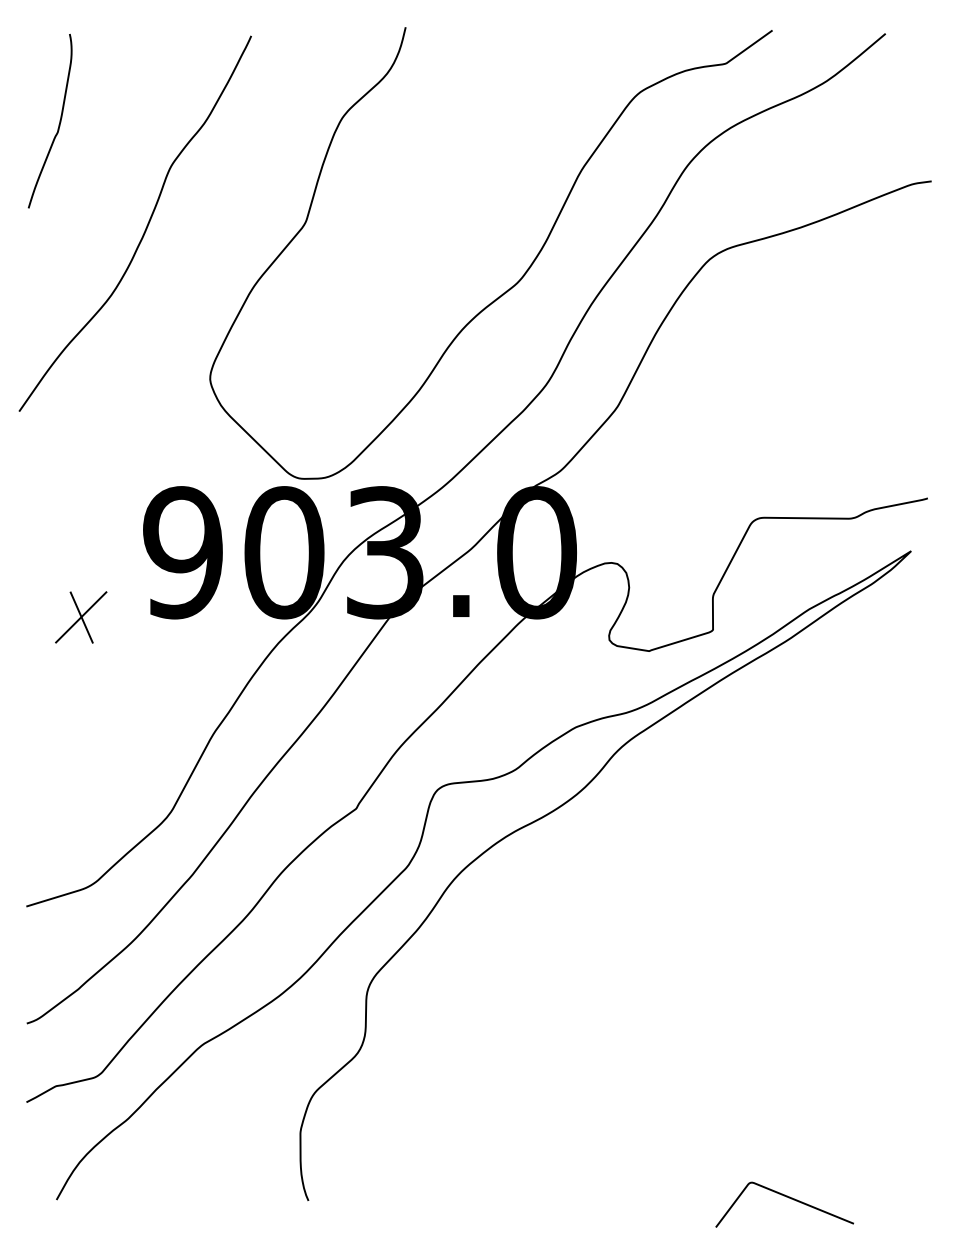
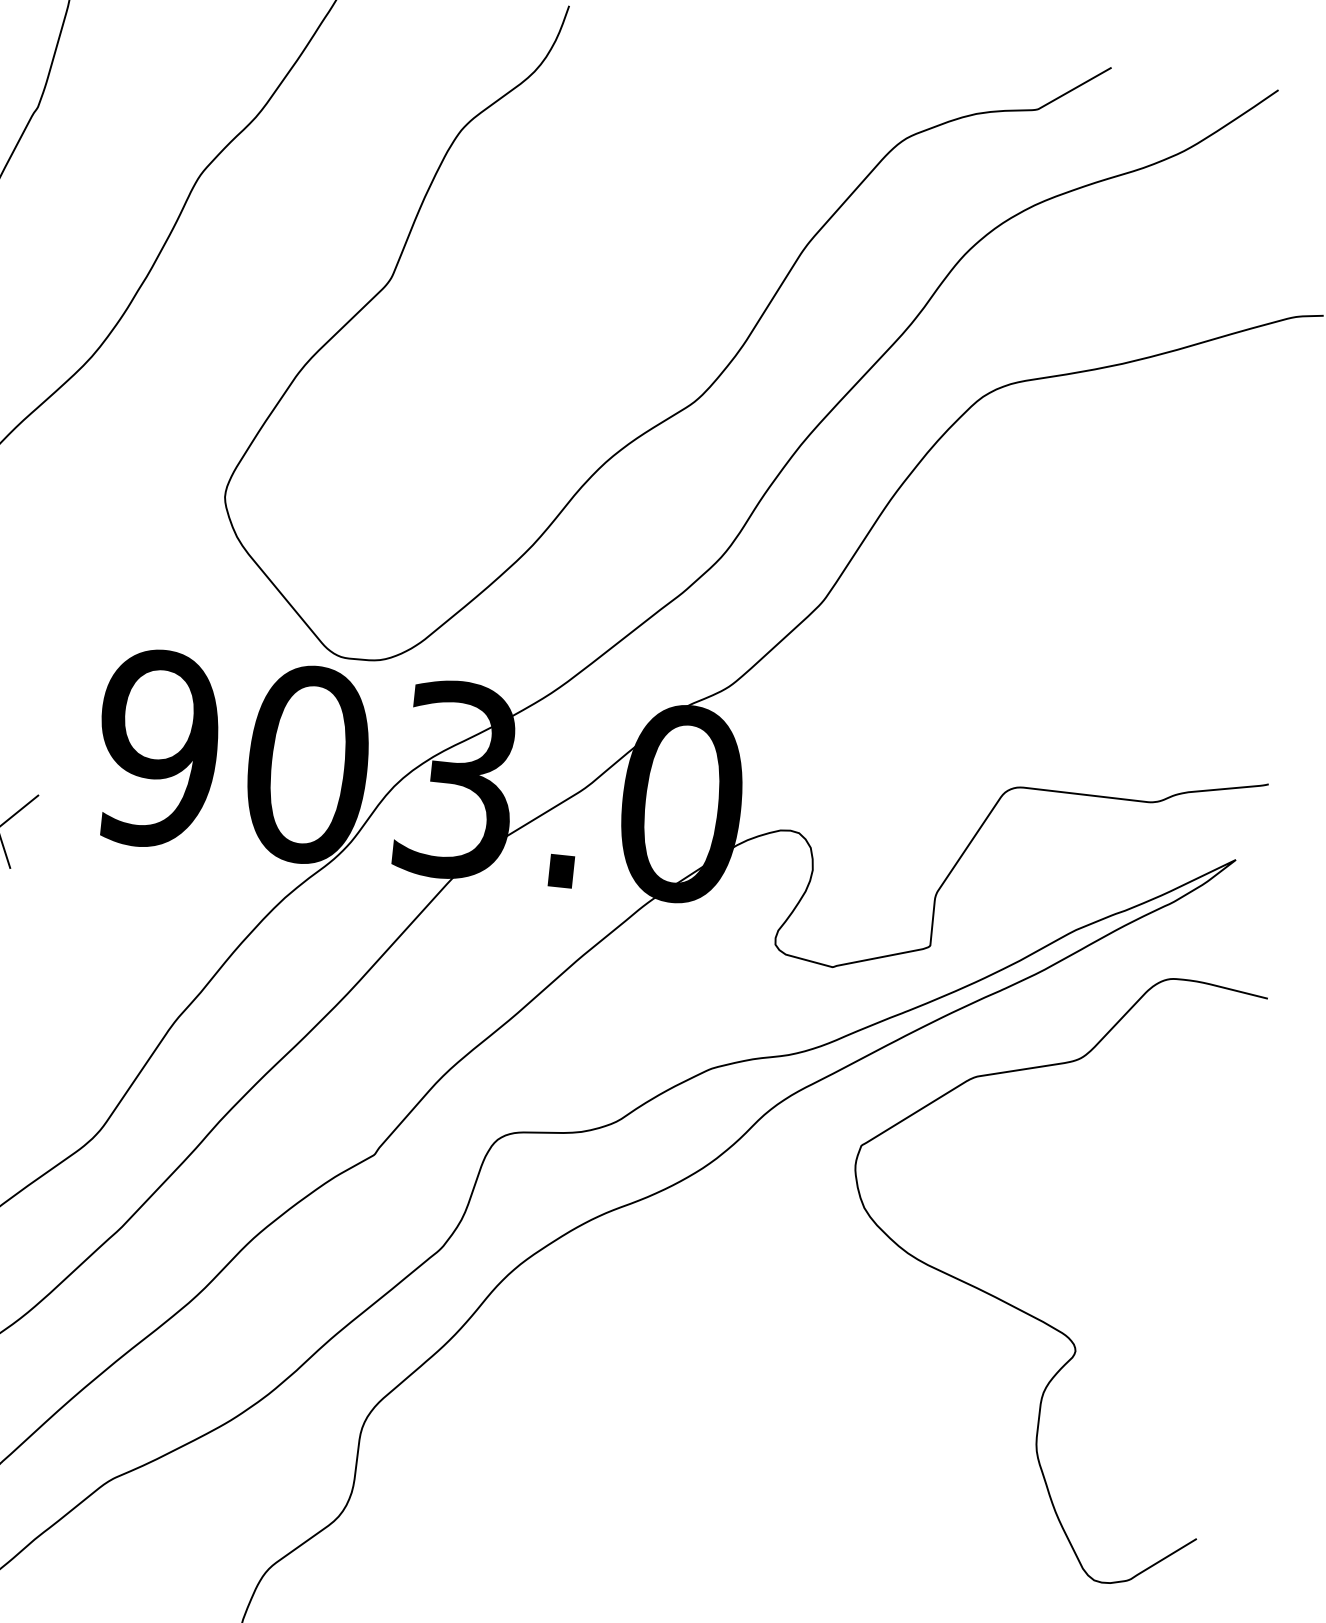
curve: (800, 866) -> (1022, 1309), added

